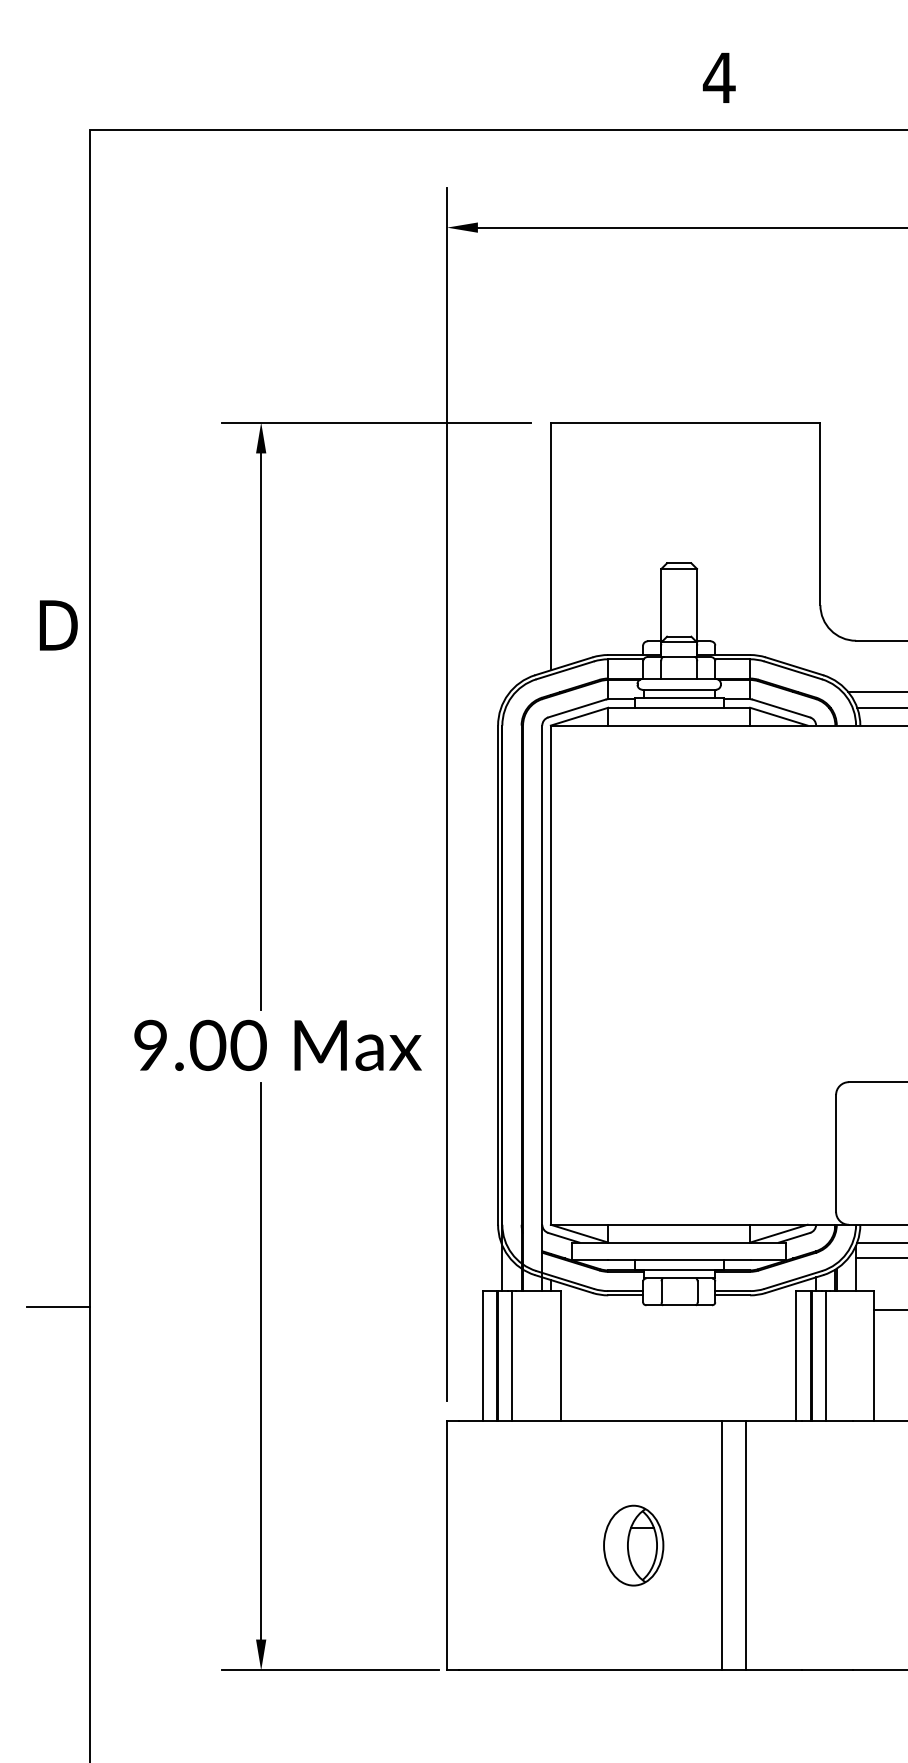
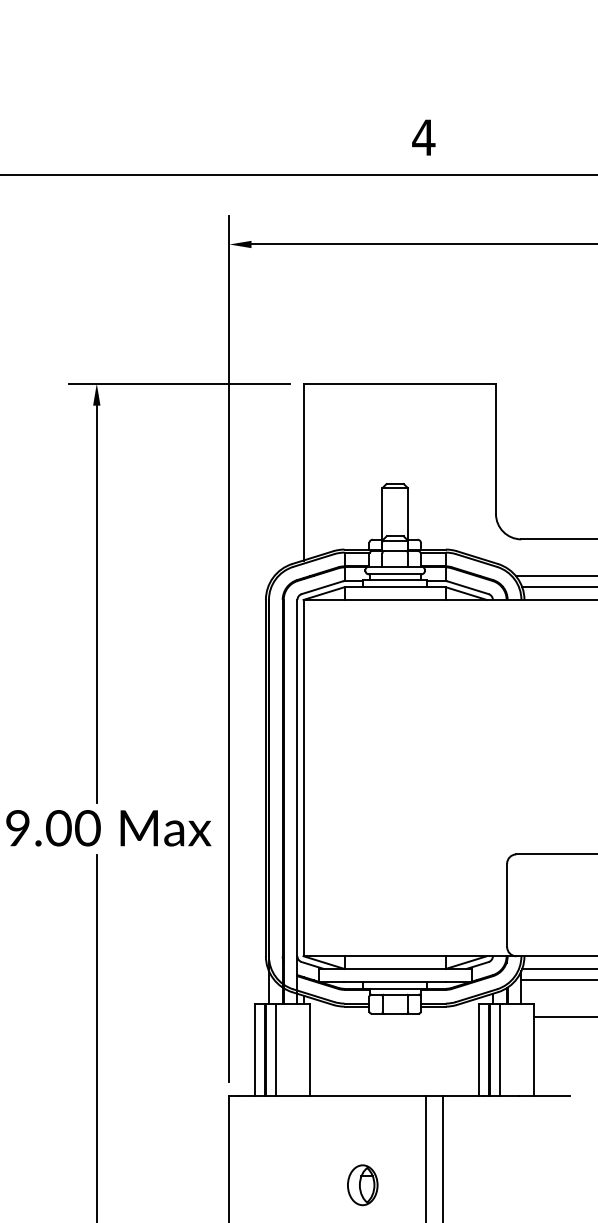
part: (633, 1545) -> (362, 1185), size x0.7

